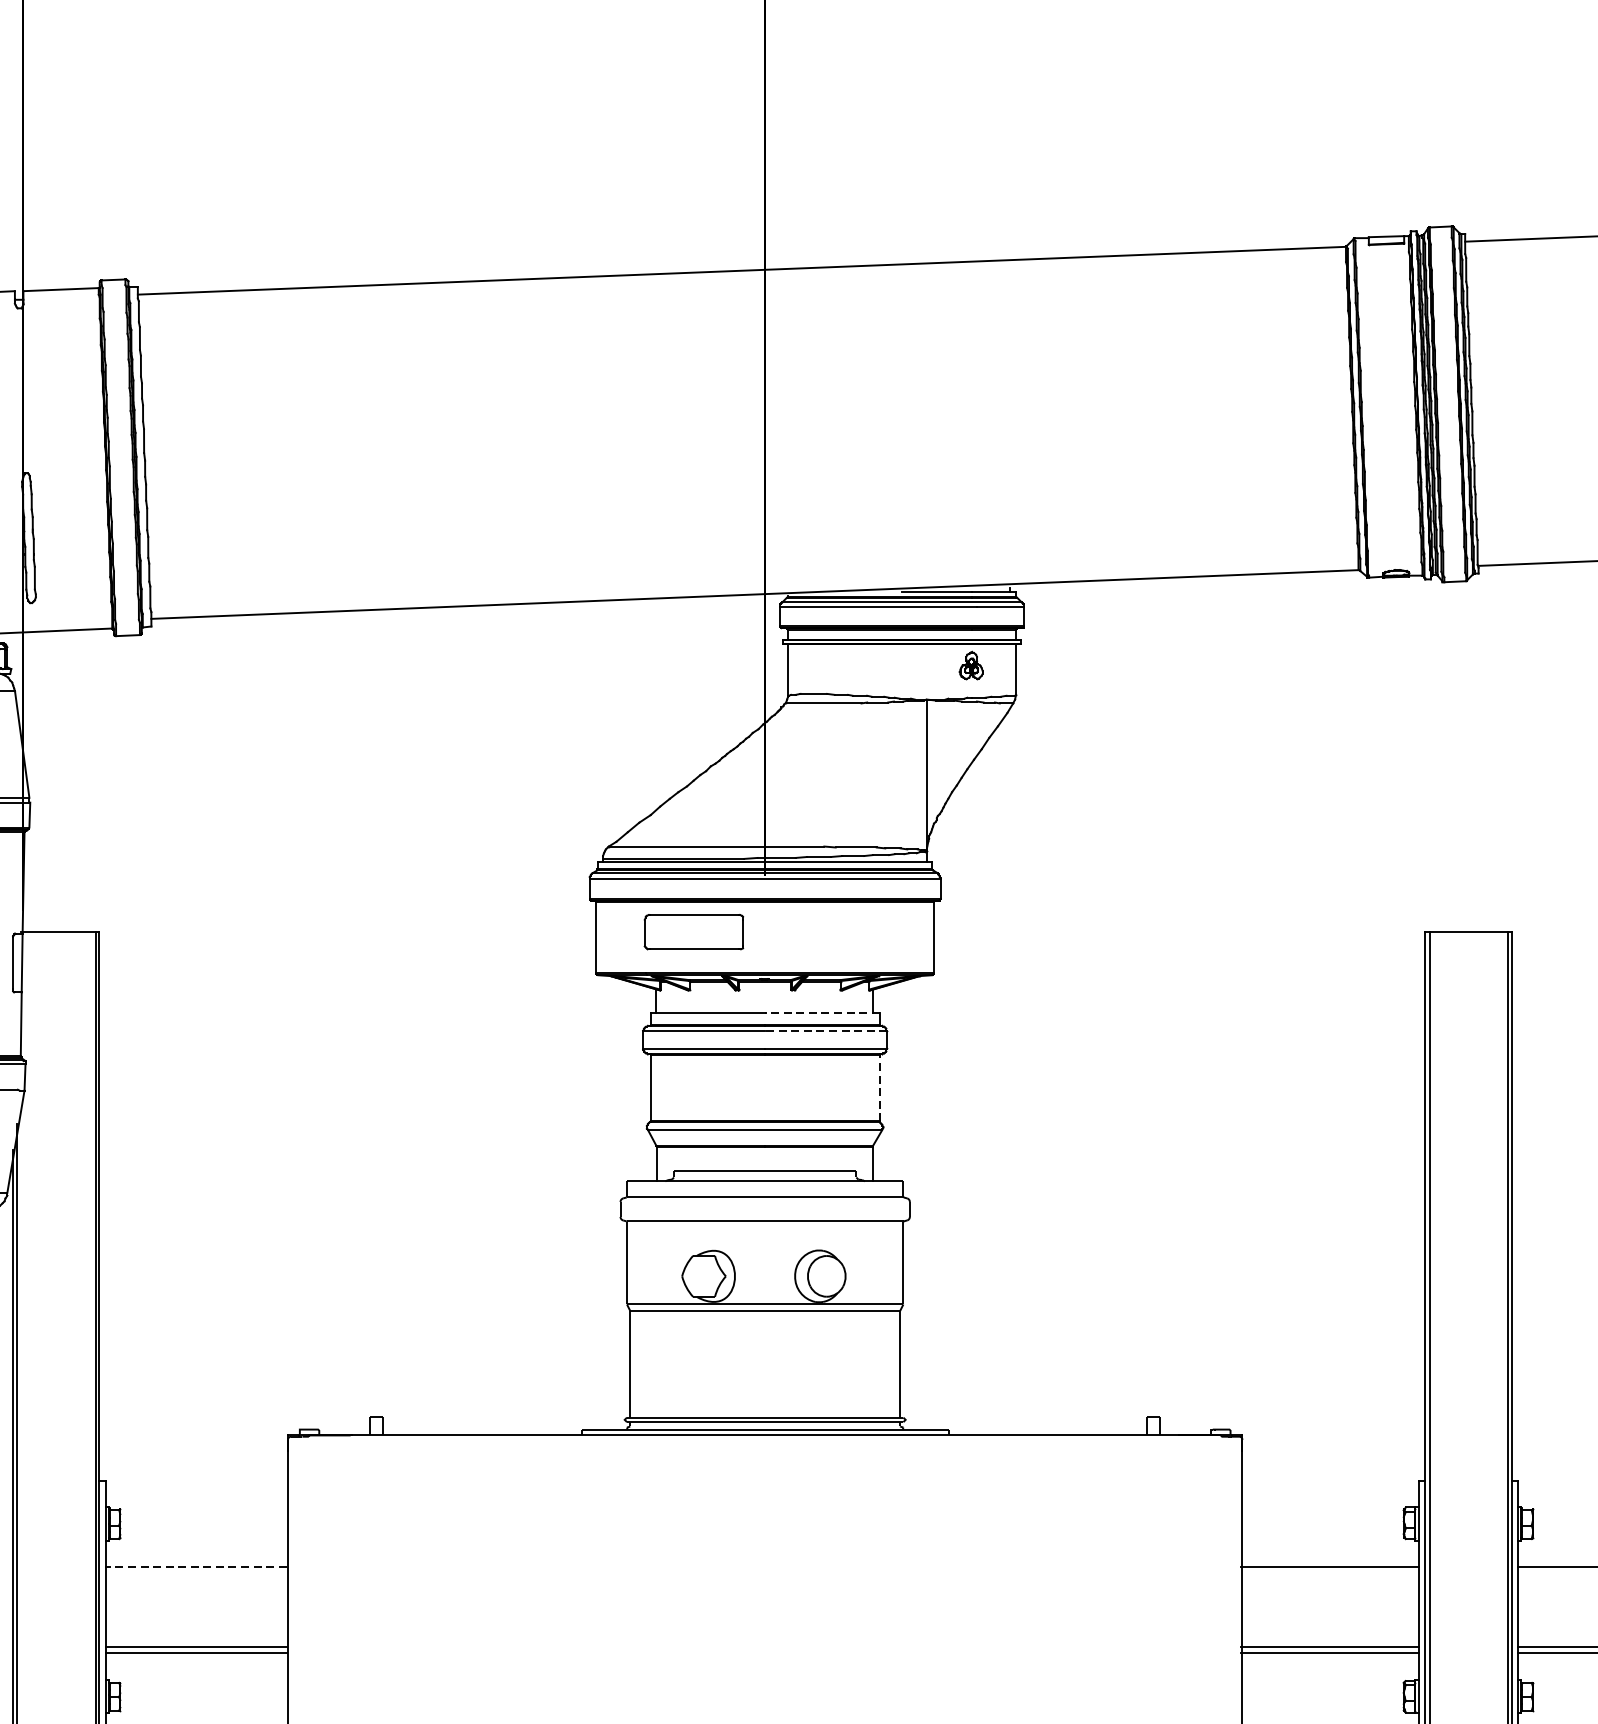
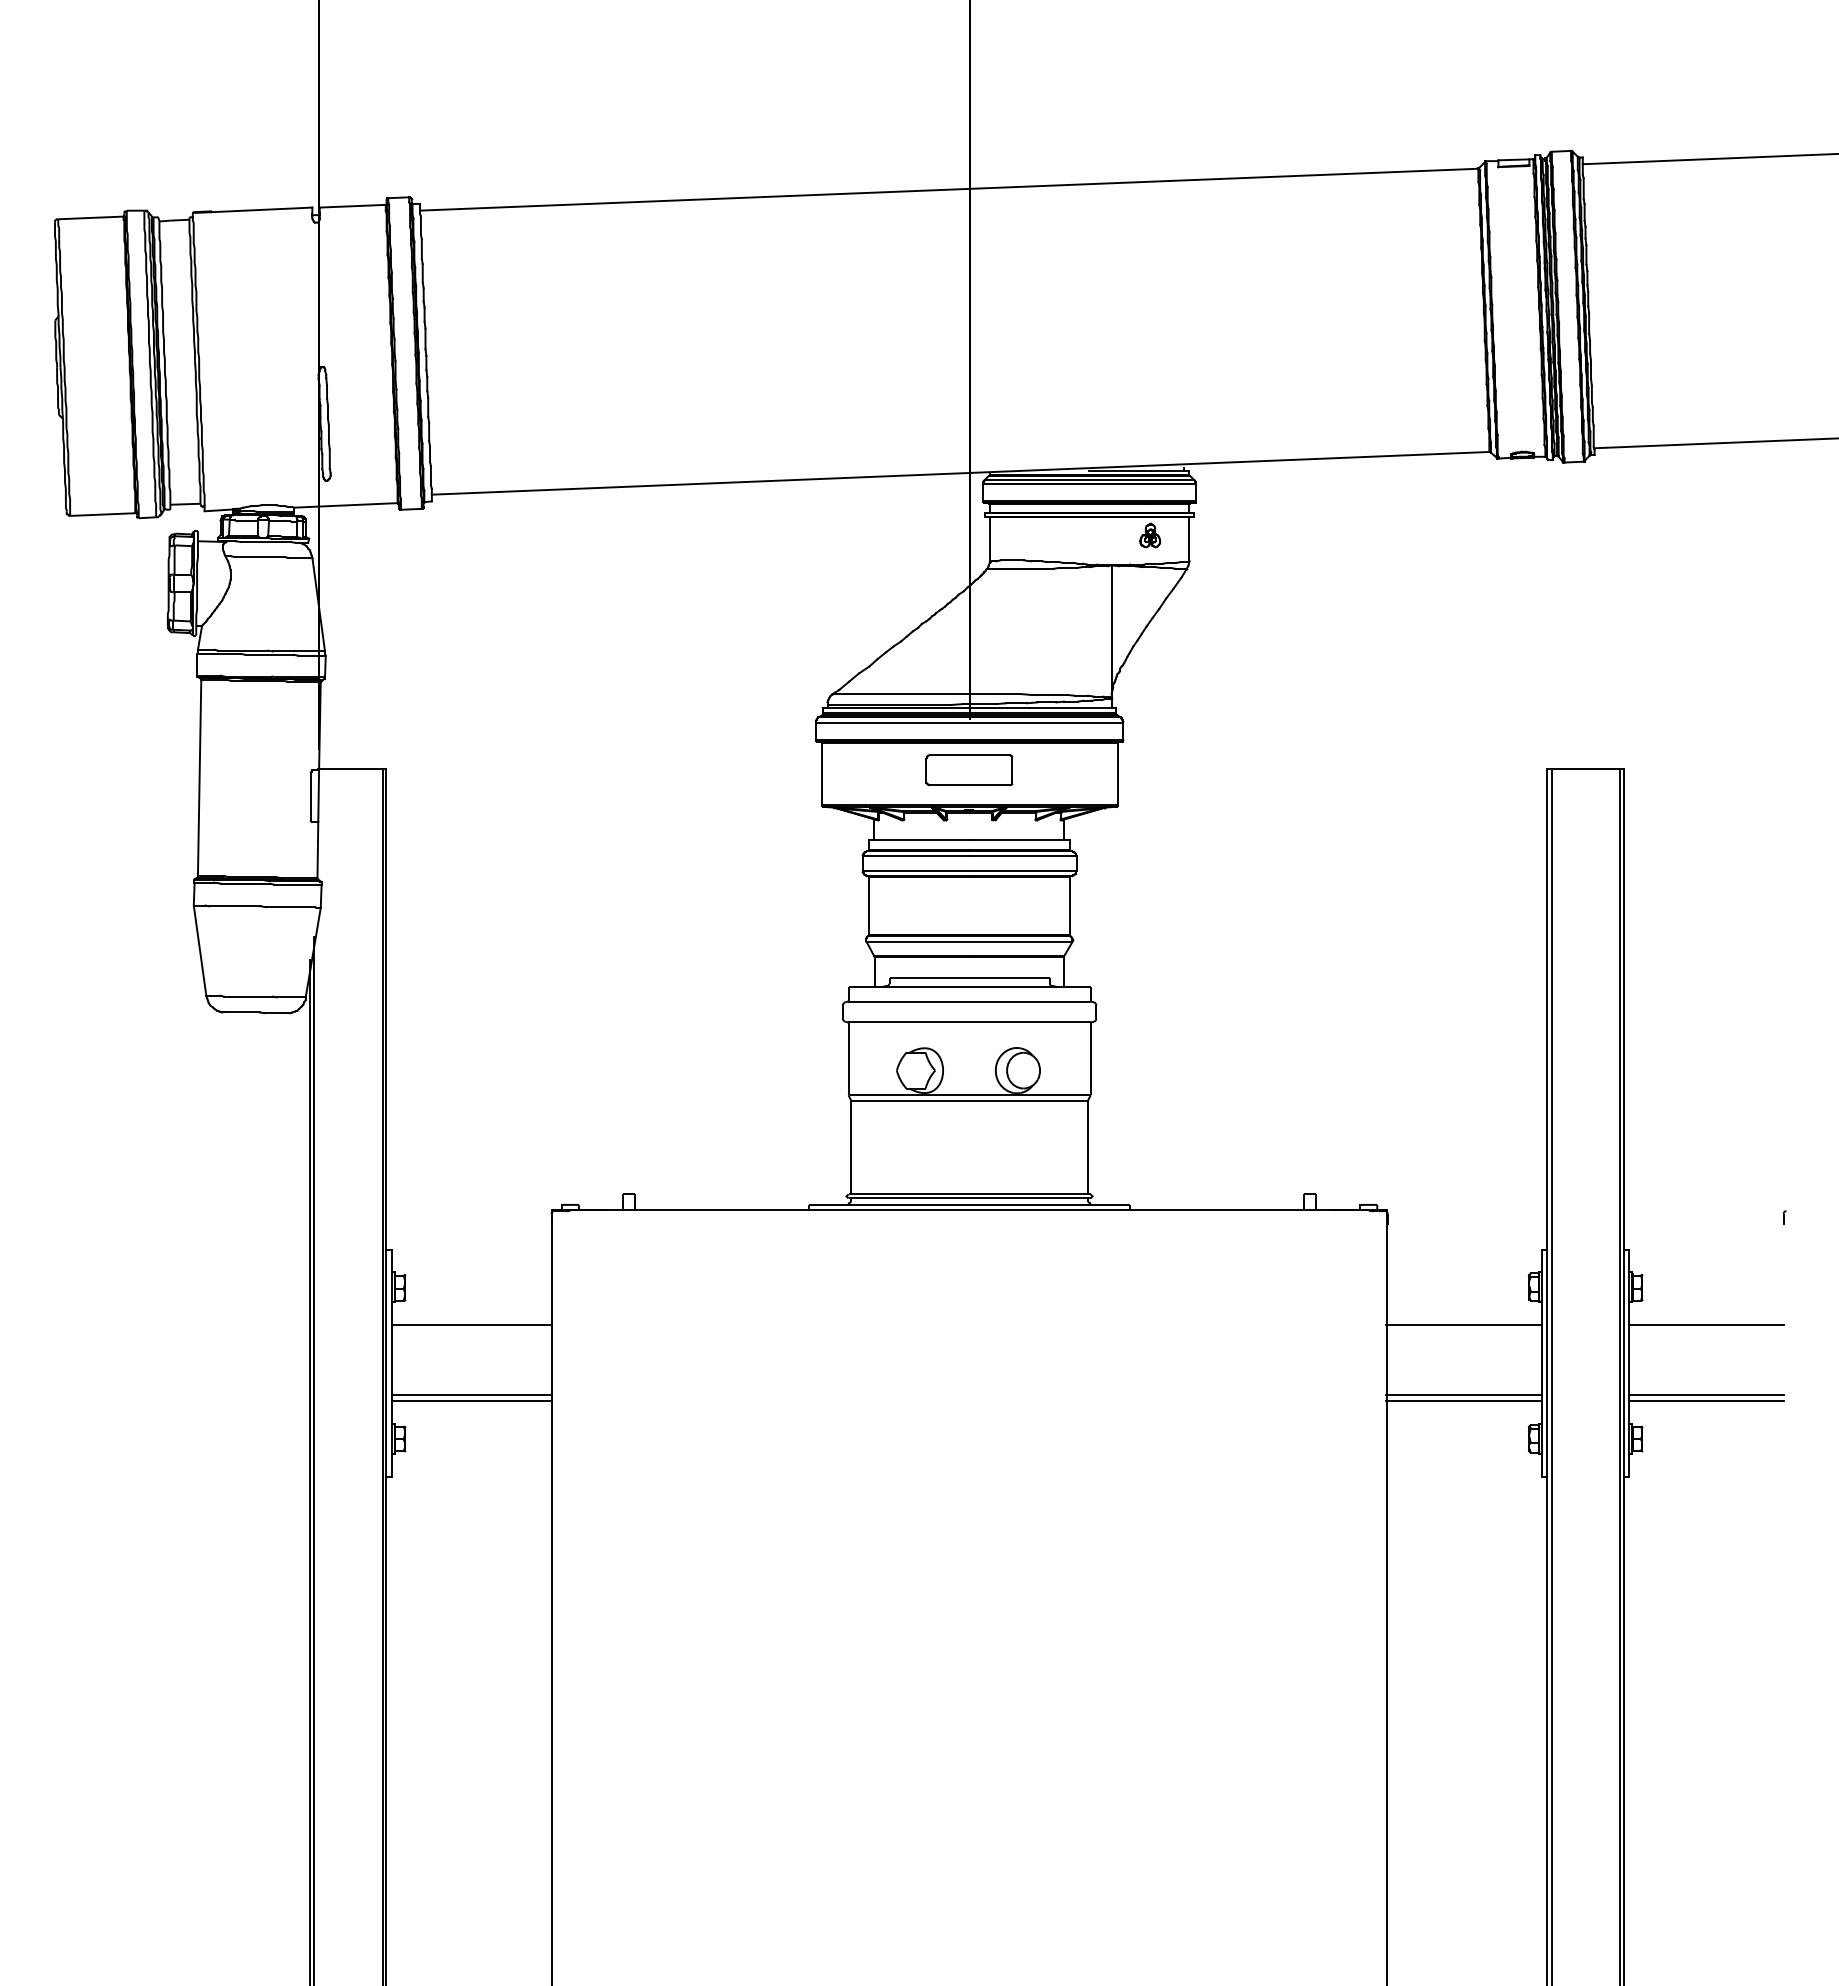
part: (694, 932) -> (969, 770), moved
line: (822, 1013) -> (1019, 840), dashed -> solid
line: (825, 1031) -> (1022, 856), dashed -> solid
line: (879, 1087) -> (1069, 905), dashed -> solid
line: (195, 1566) -> (470, 1324), dashed -> solid

